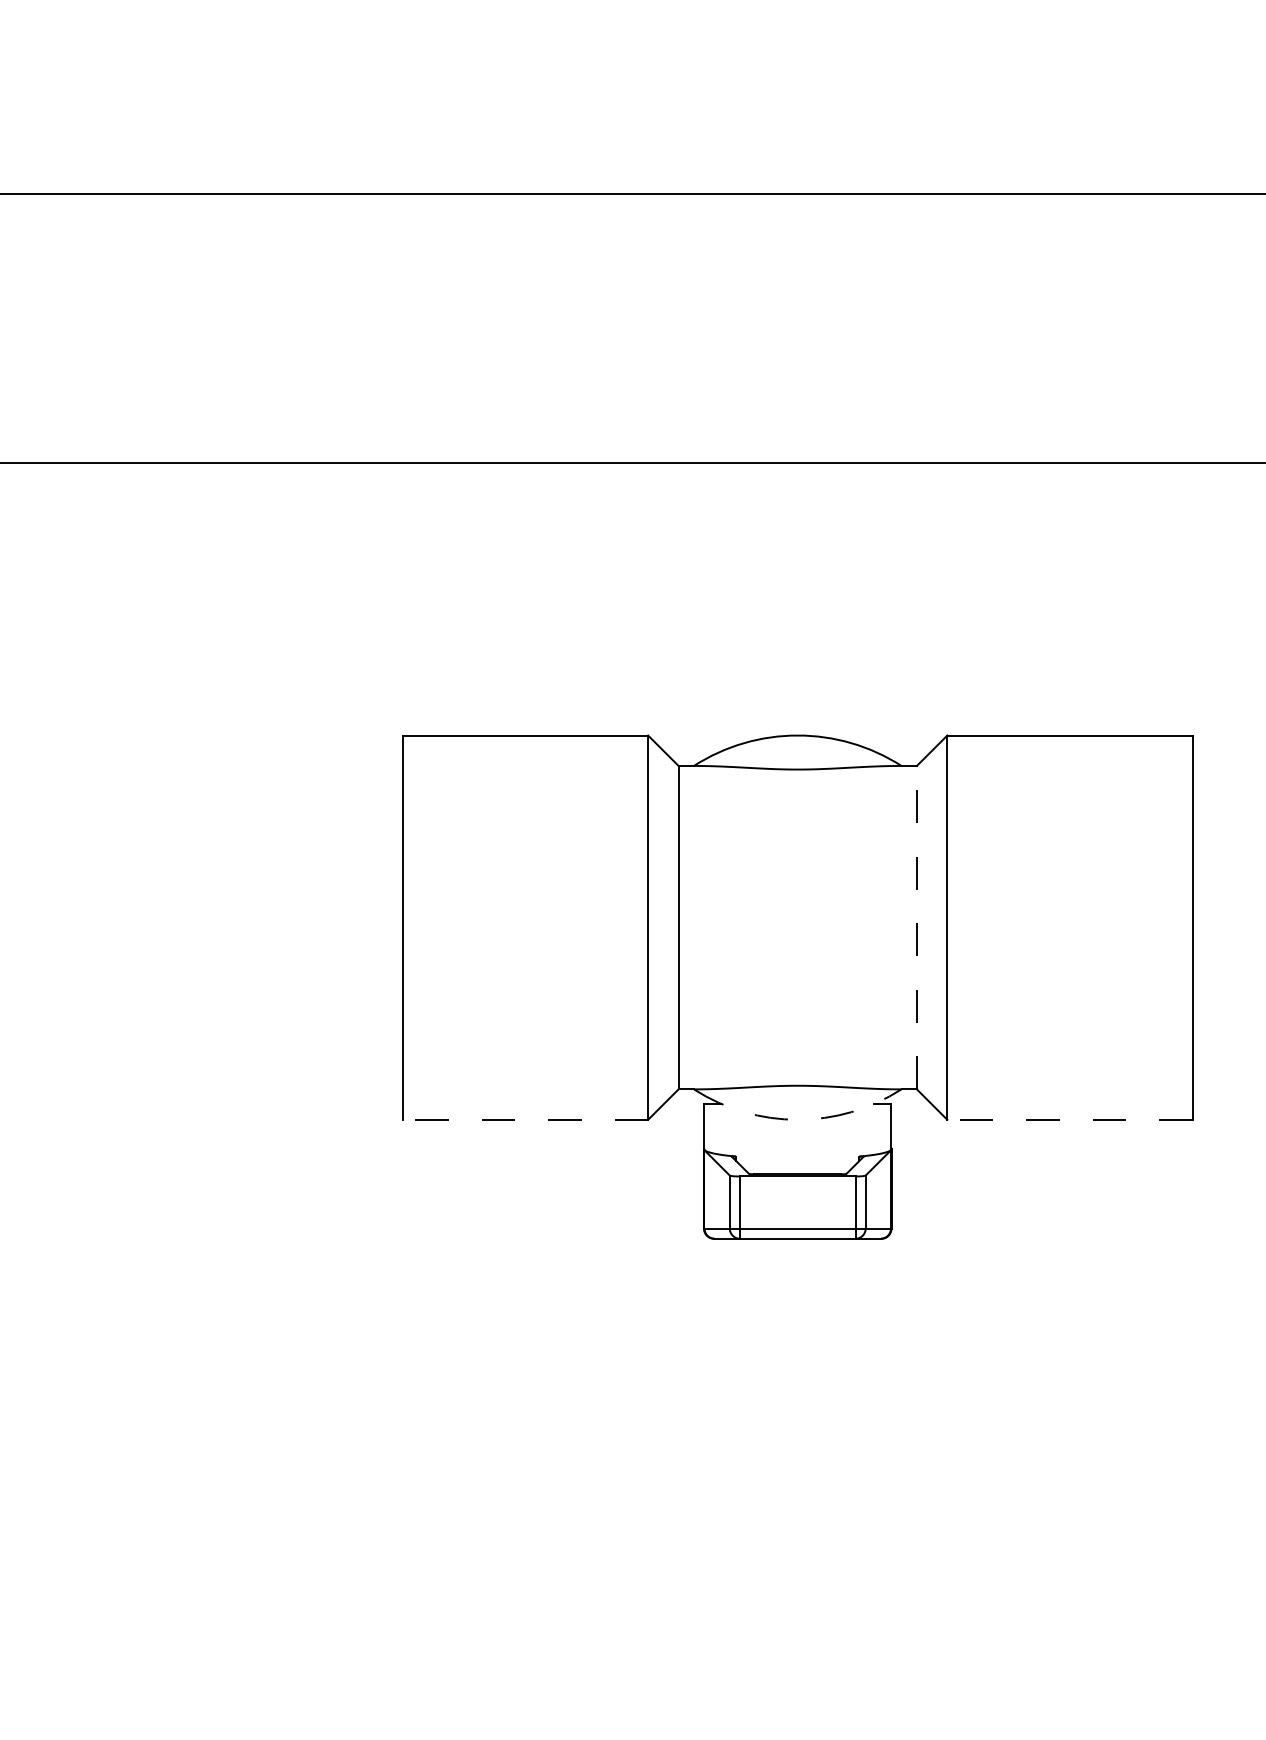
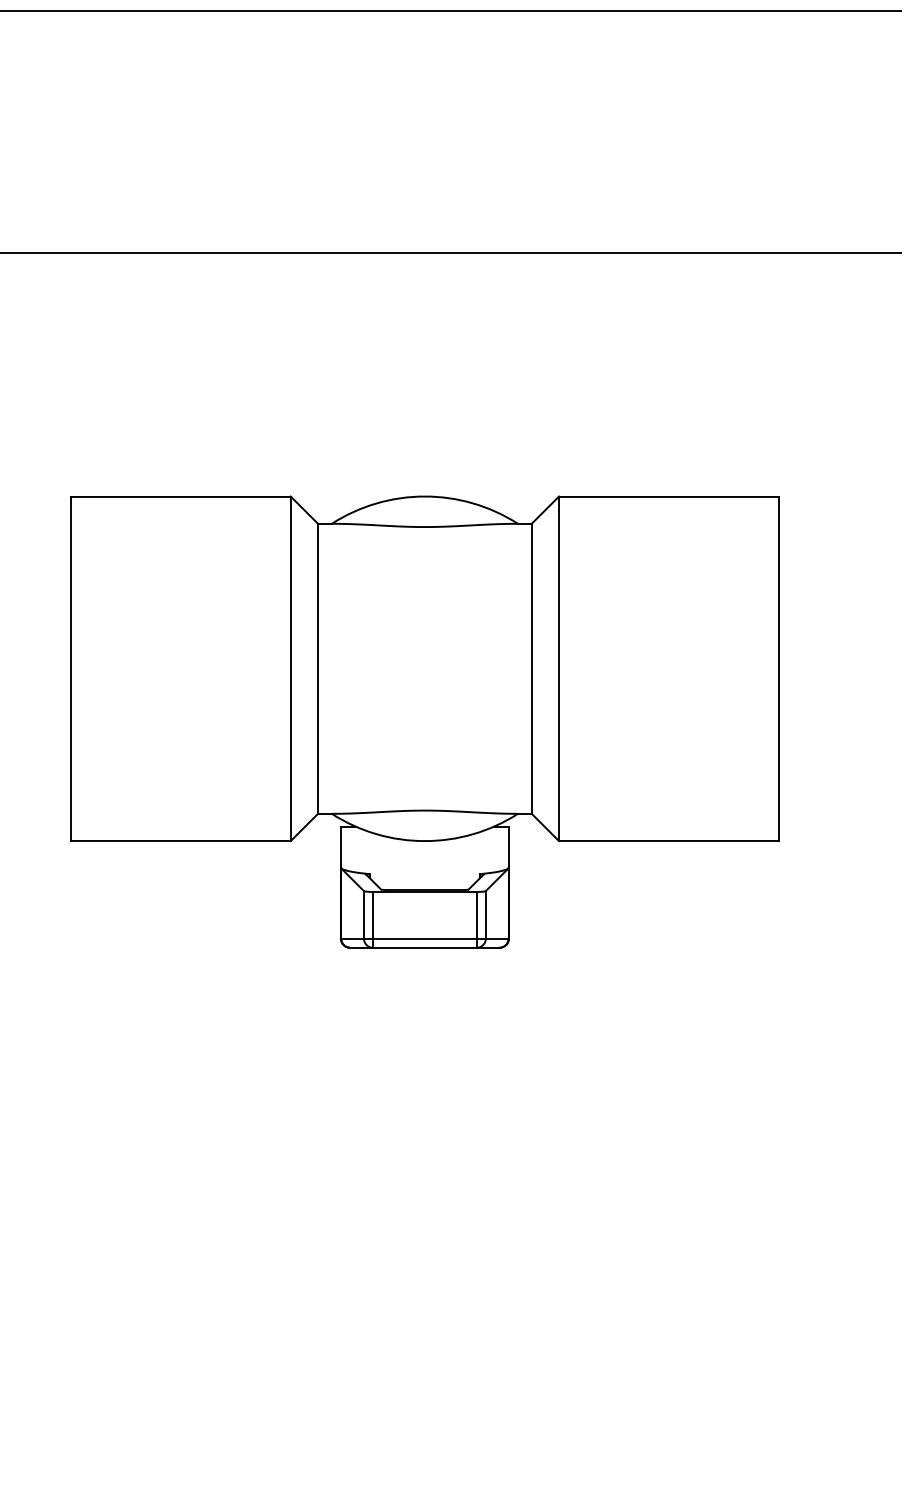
line: (916, 927) -> (531, 668), dashed -> solid
line: (525, 1119) -> (180, 840), dashed -> solid
arc: (797, 1119) -> (424, 840), dashed -> solid
line: (1069, 1119) -> (668, 840), dashed -> solid

